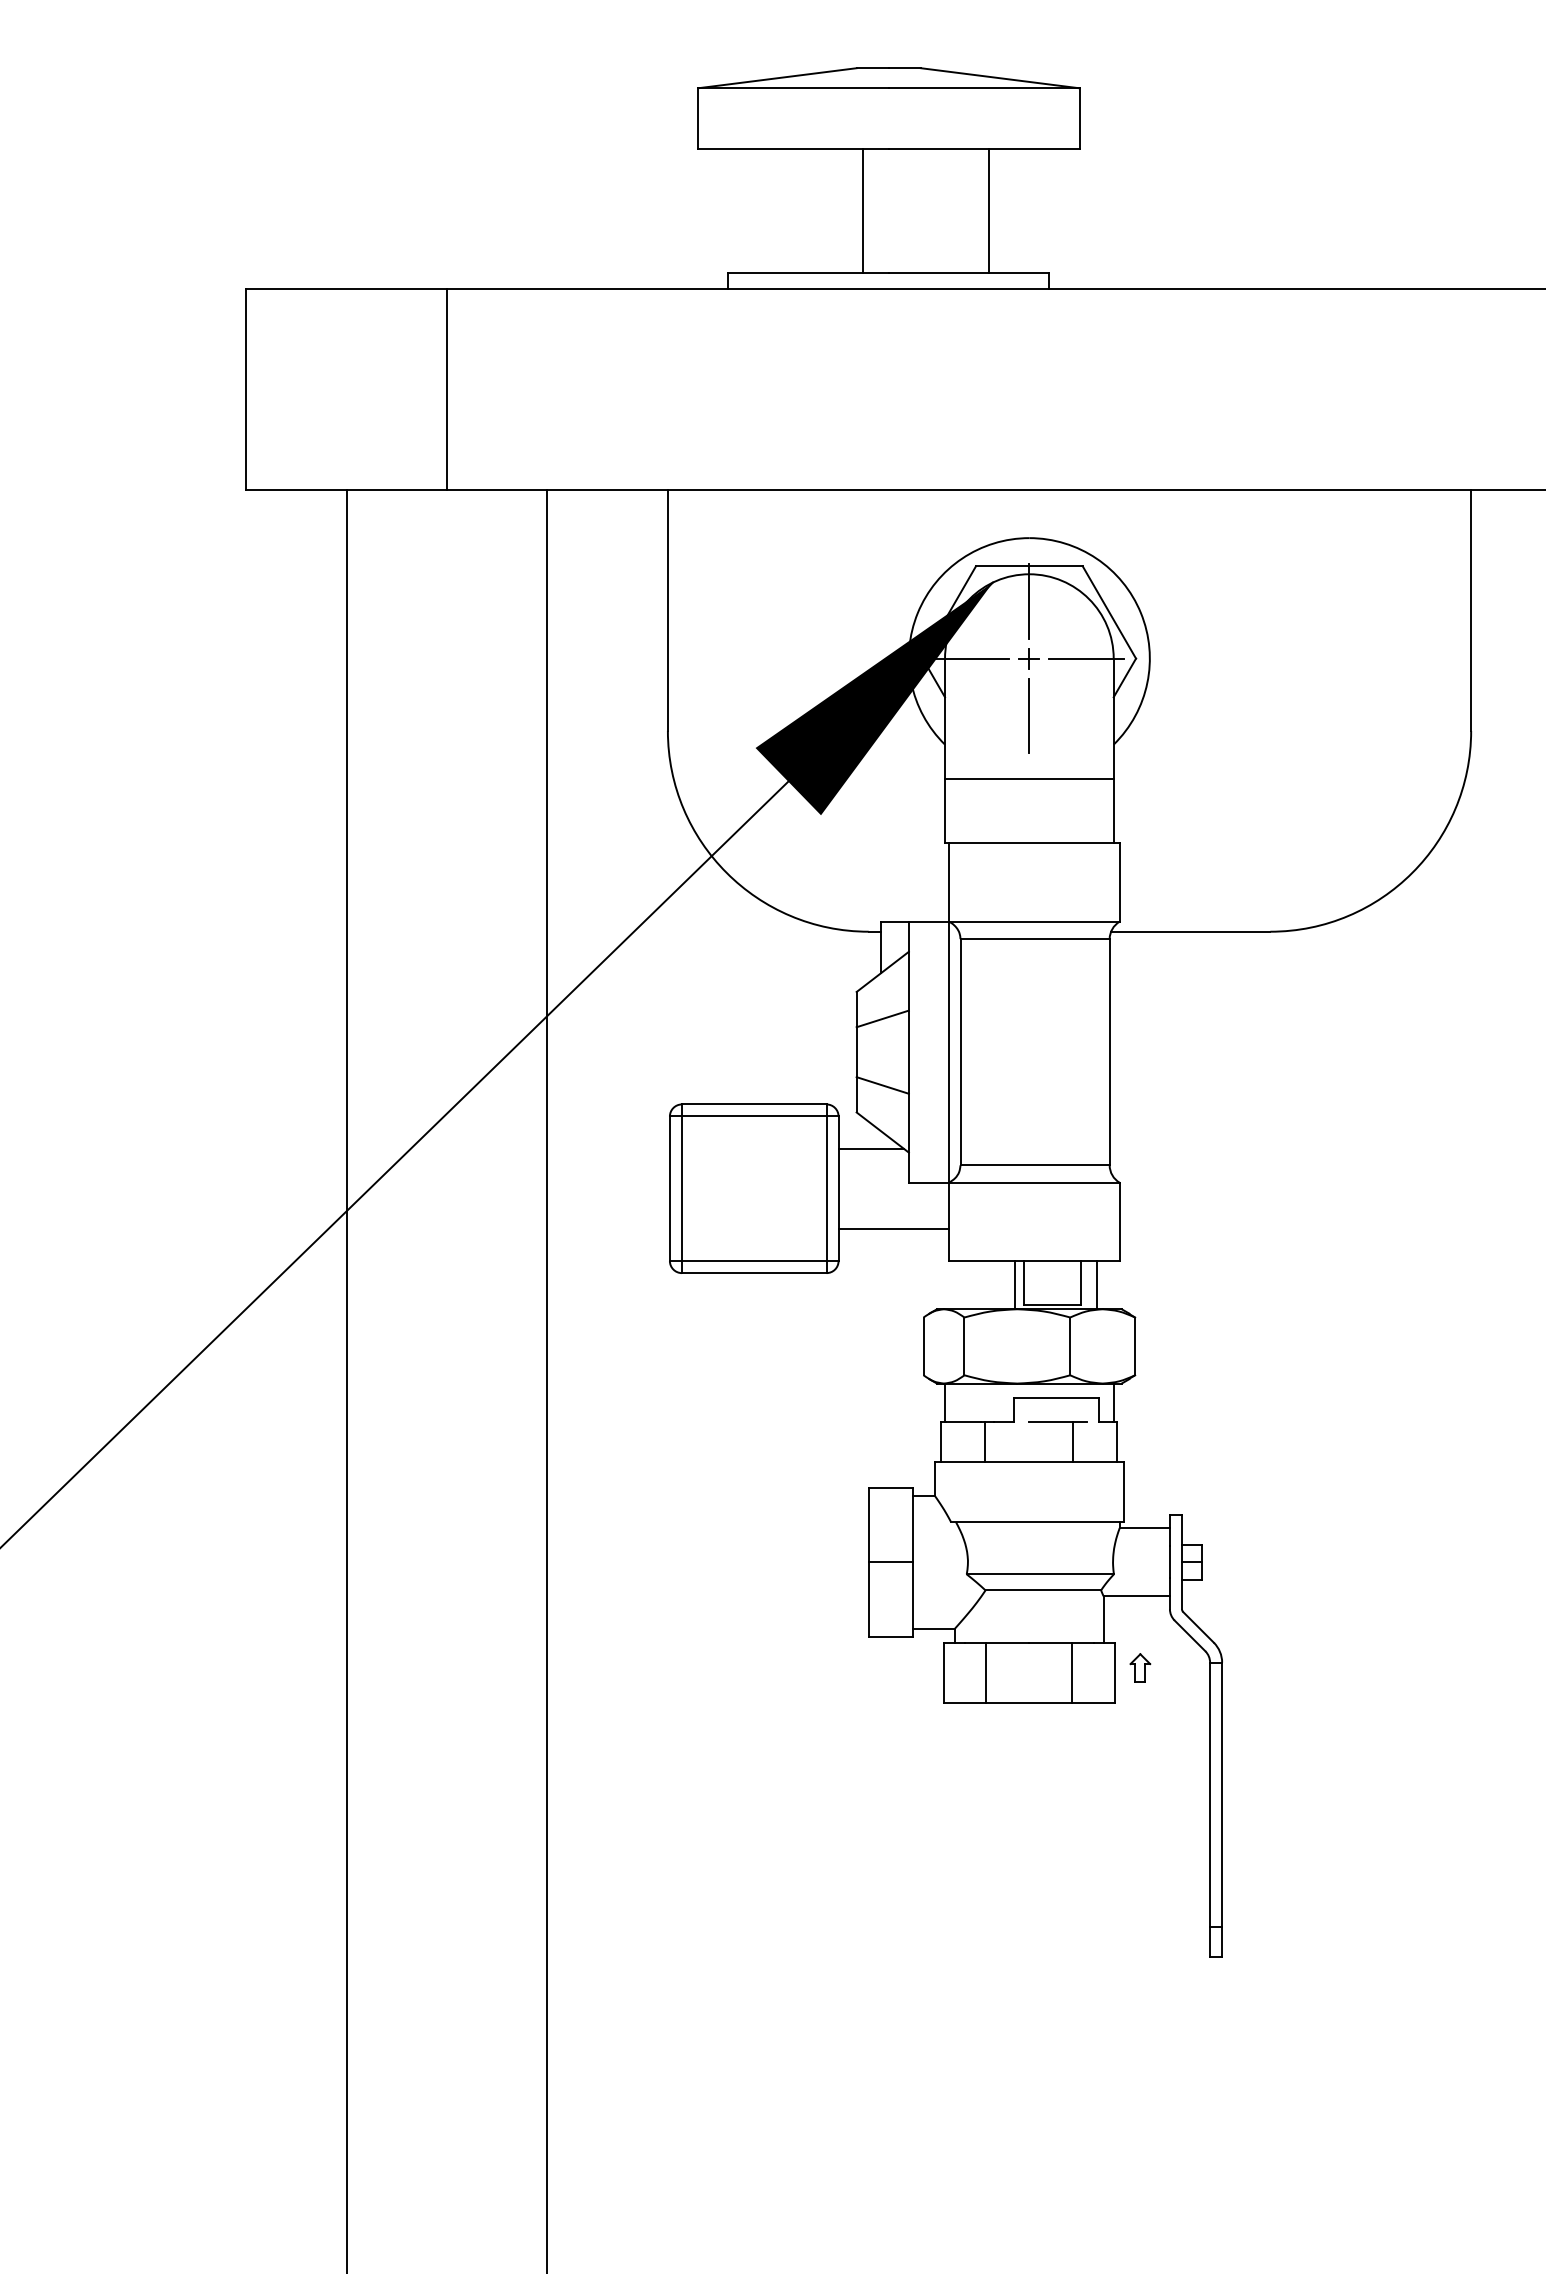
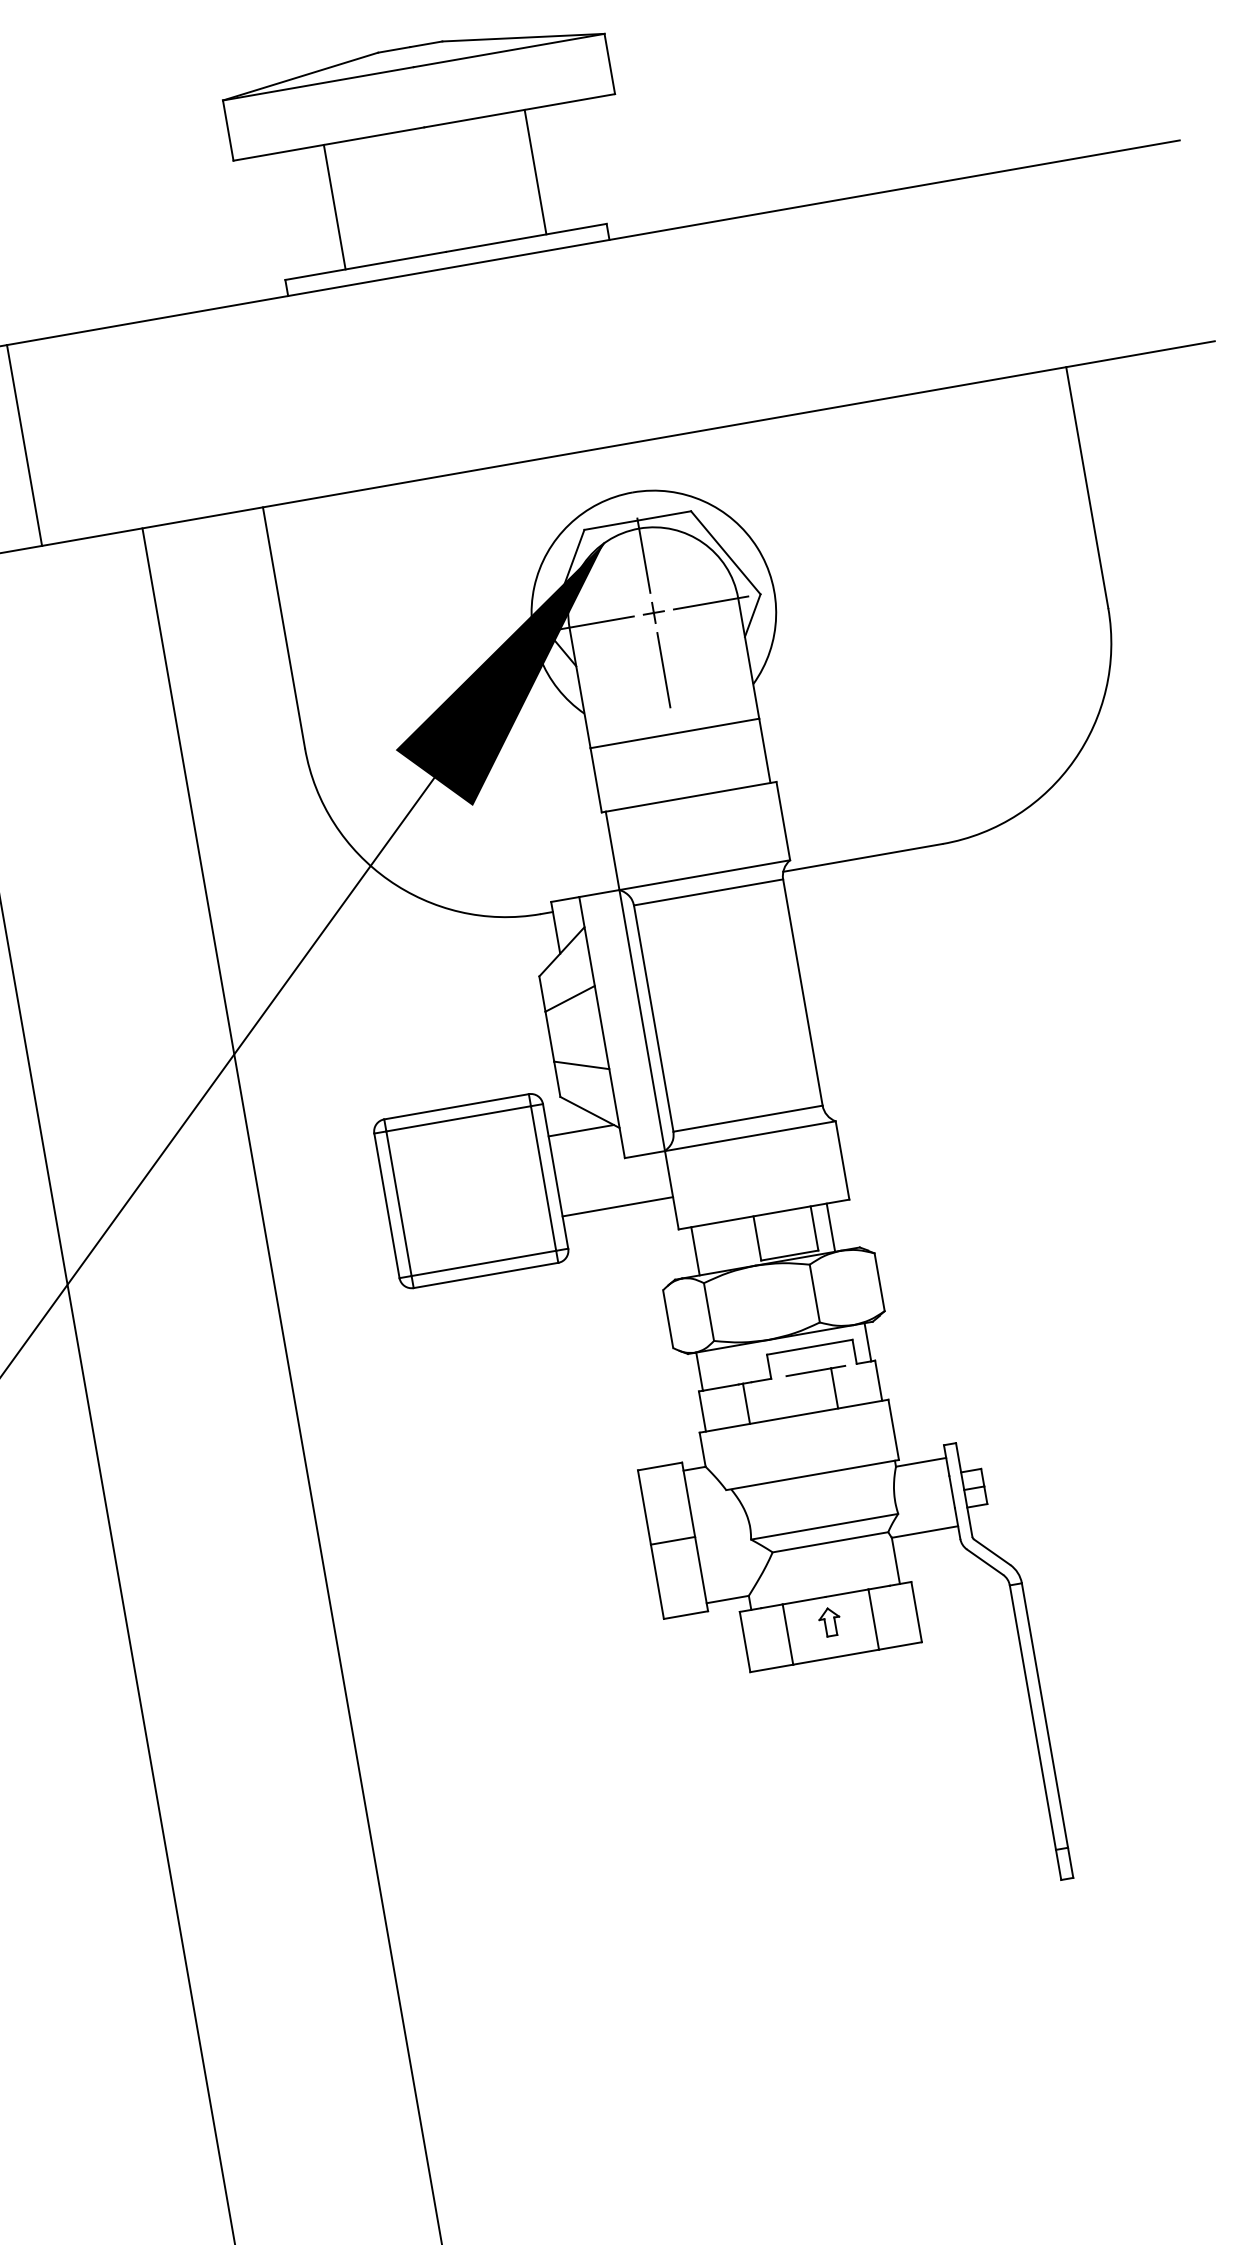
line: (863, 210) -> (334, 206), moved
line: (1014, 1285) -> (695, 1251), moved
part: (1140, 1667) -> (830, 1621), moved

